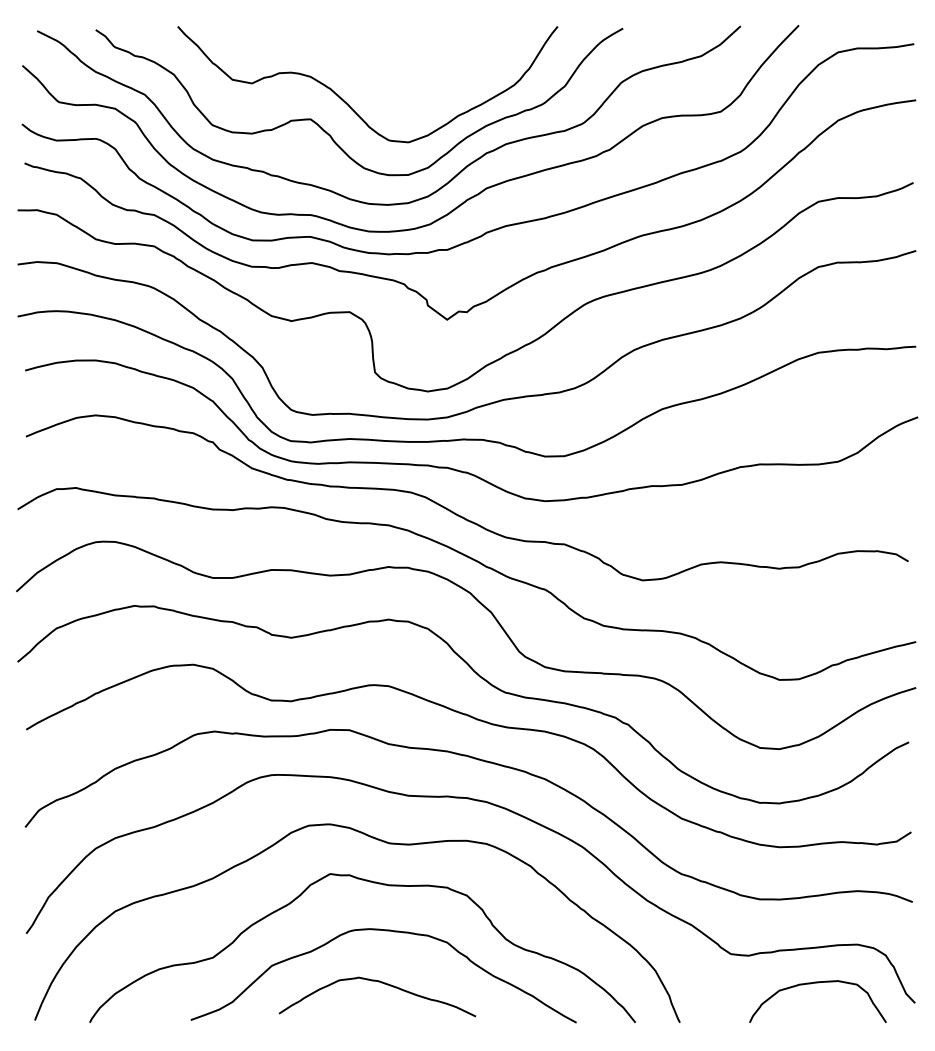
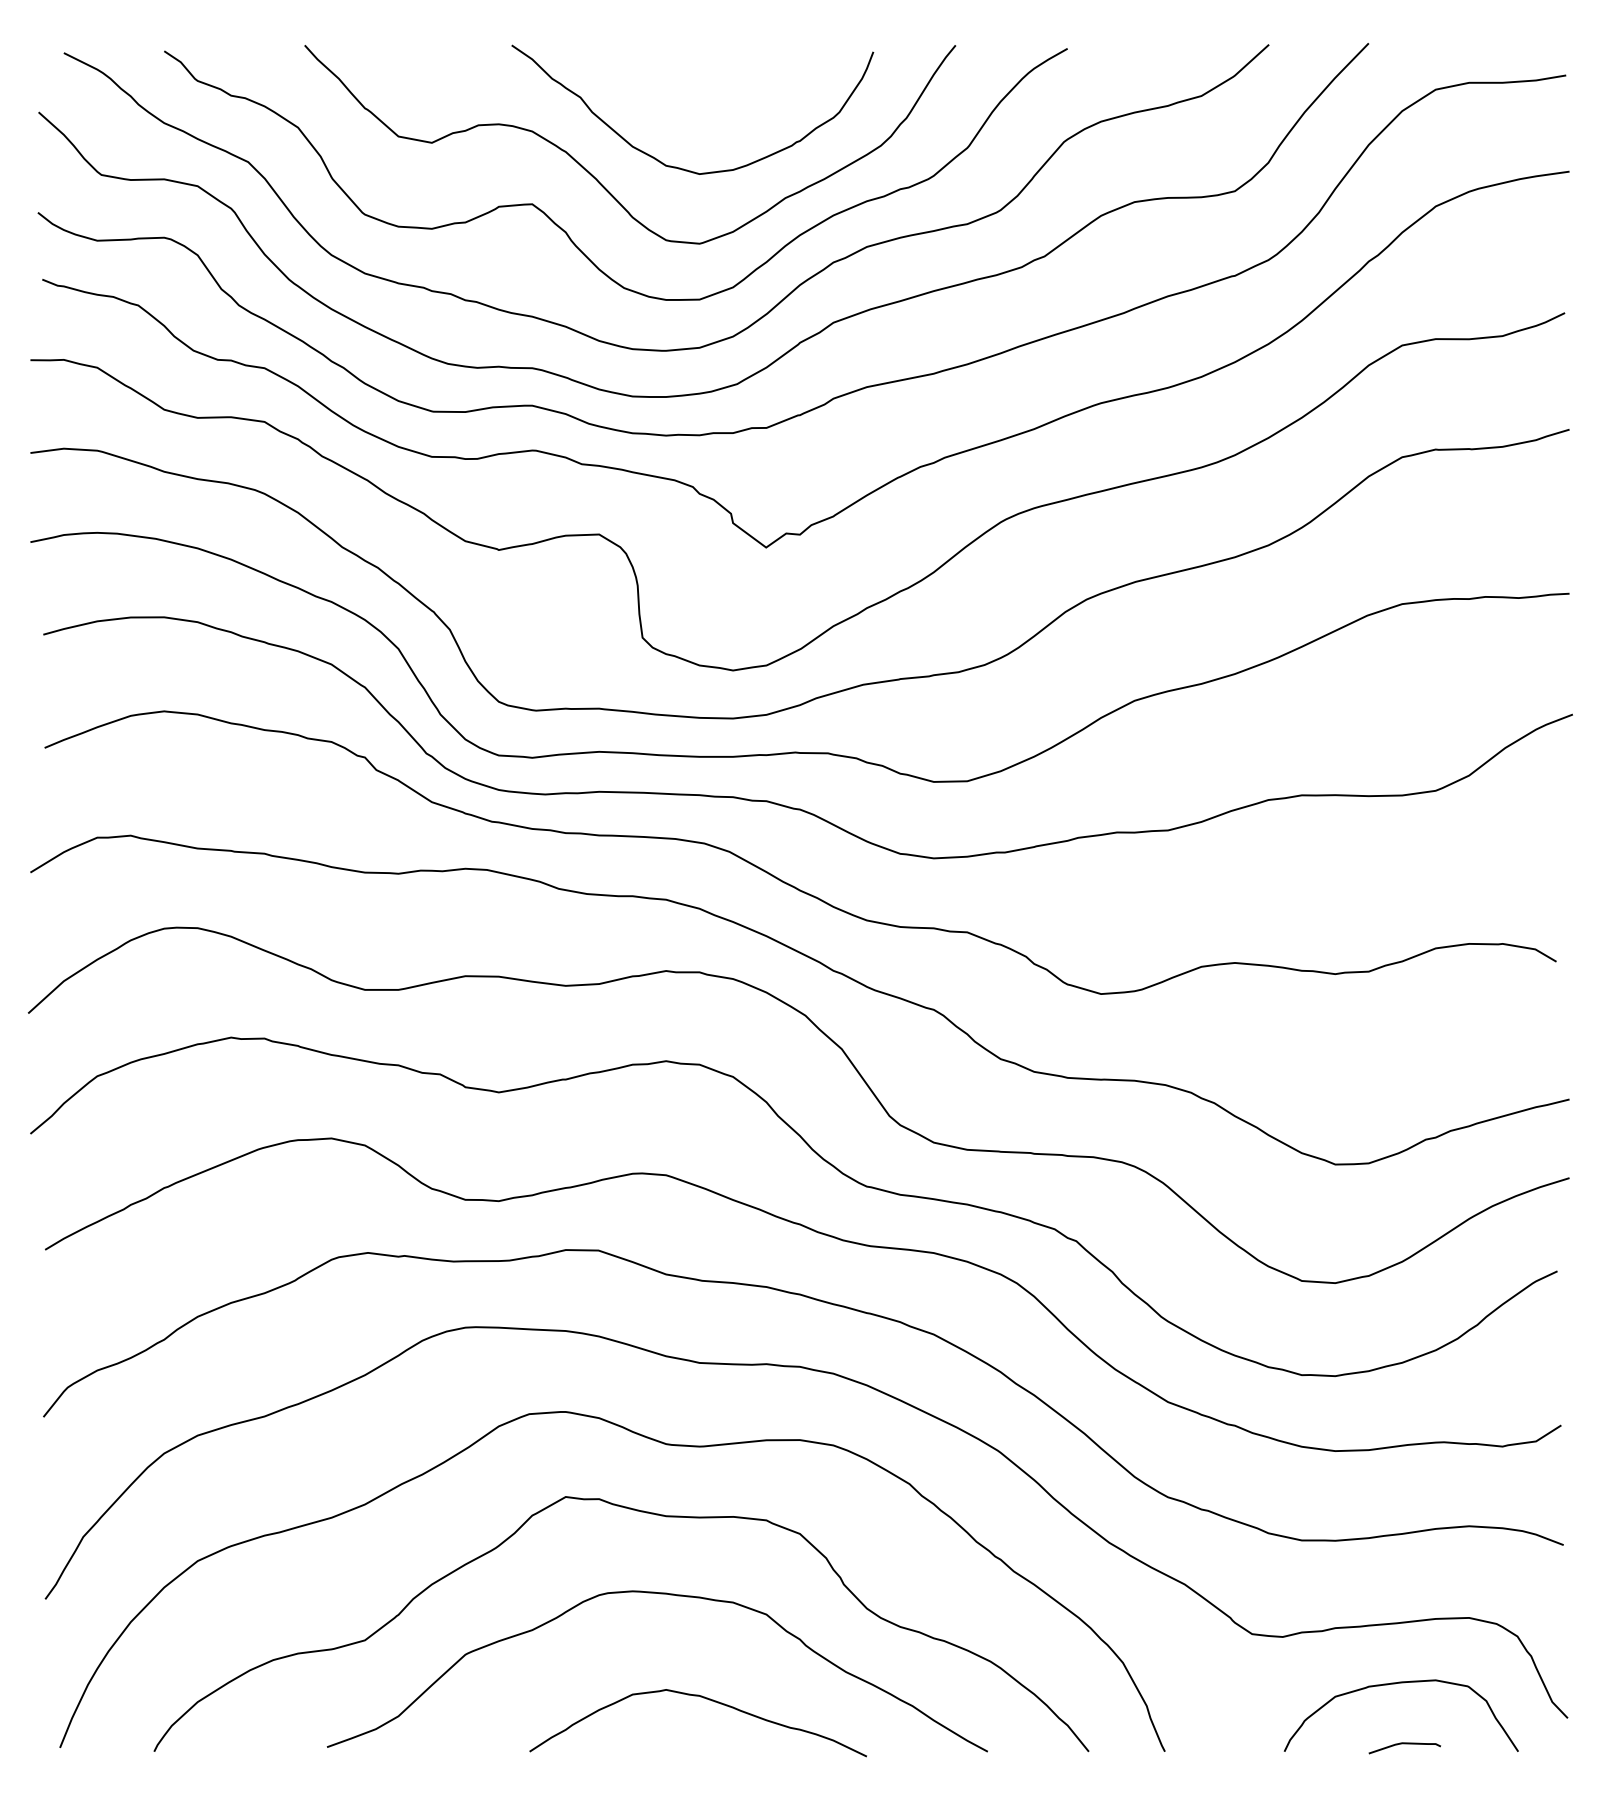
curve: (397, 97) -> (681, 166), added
curve: (381, 983) -> (705, 1699), moved
curve: (819, 1018) -> (1403, 1744), added

